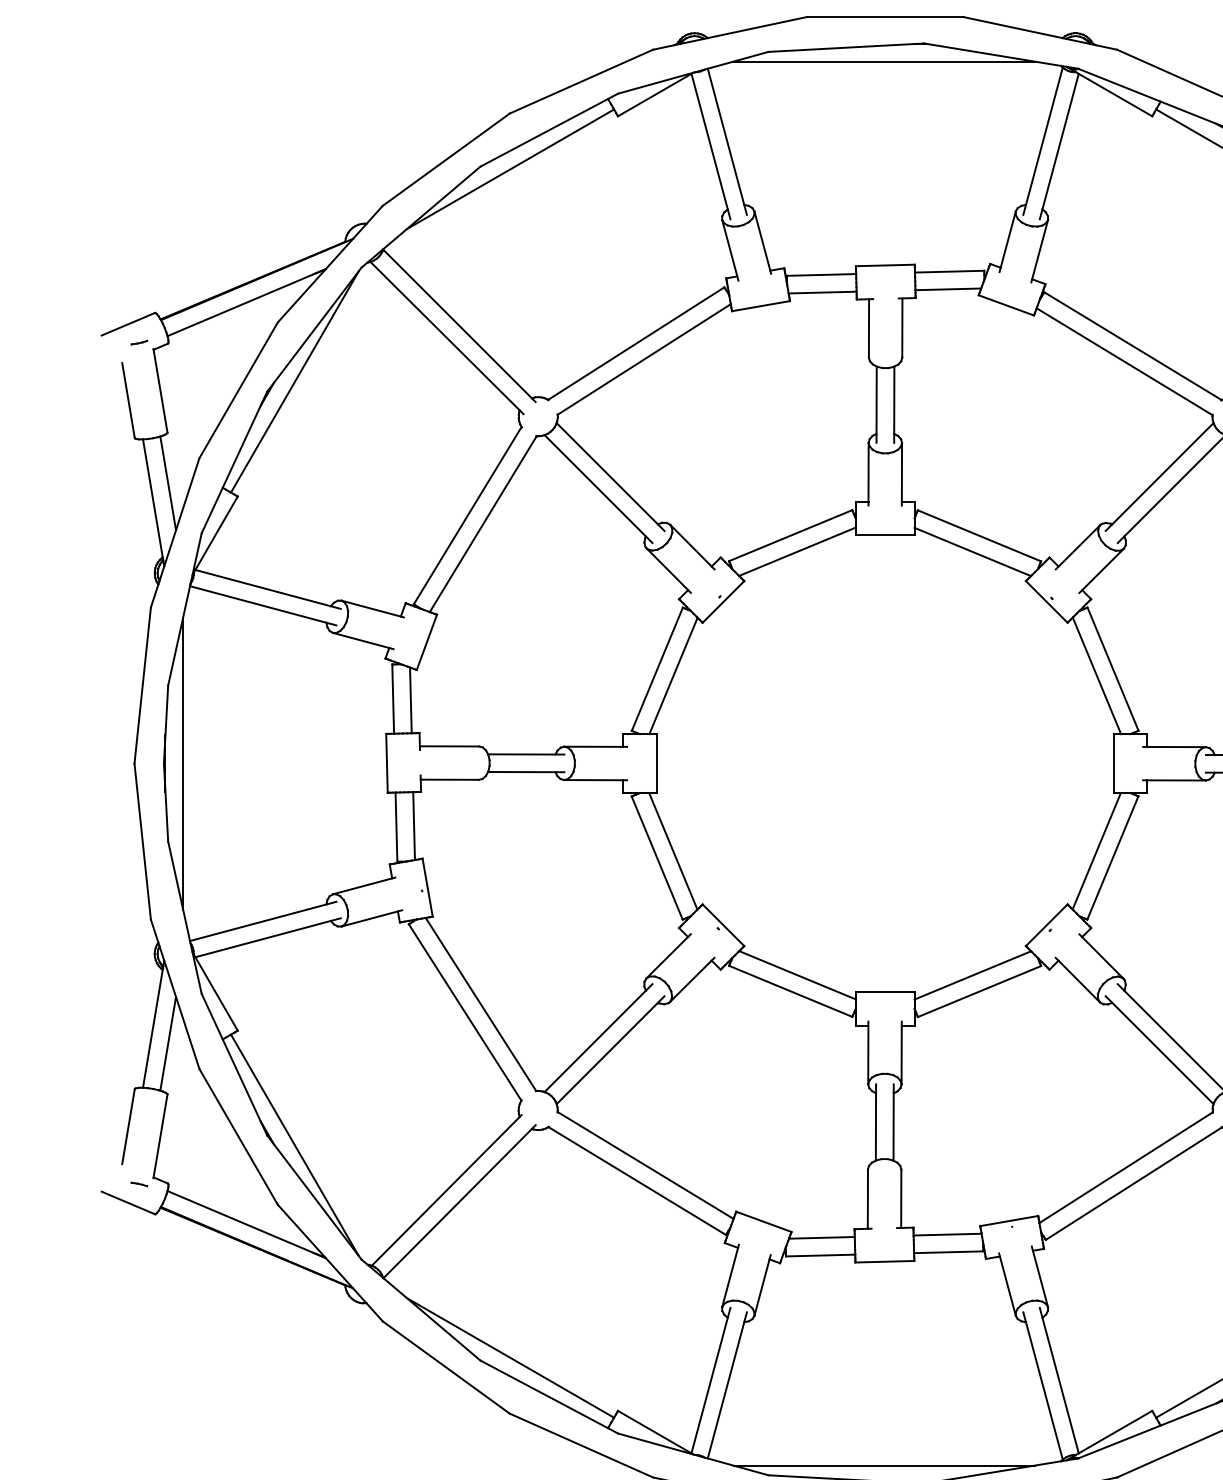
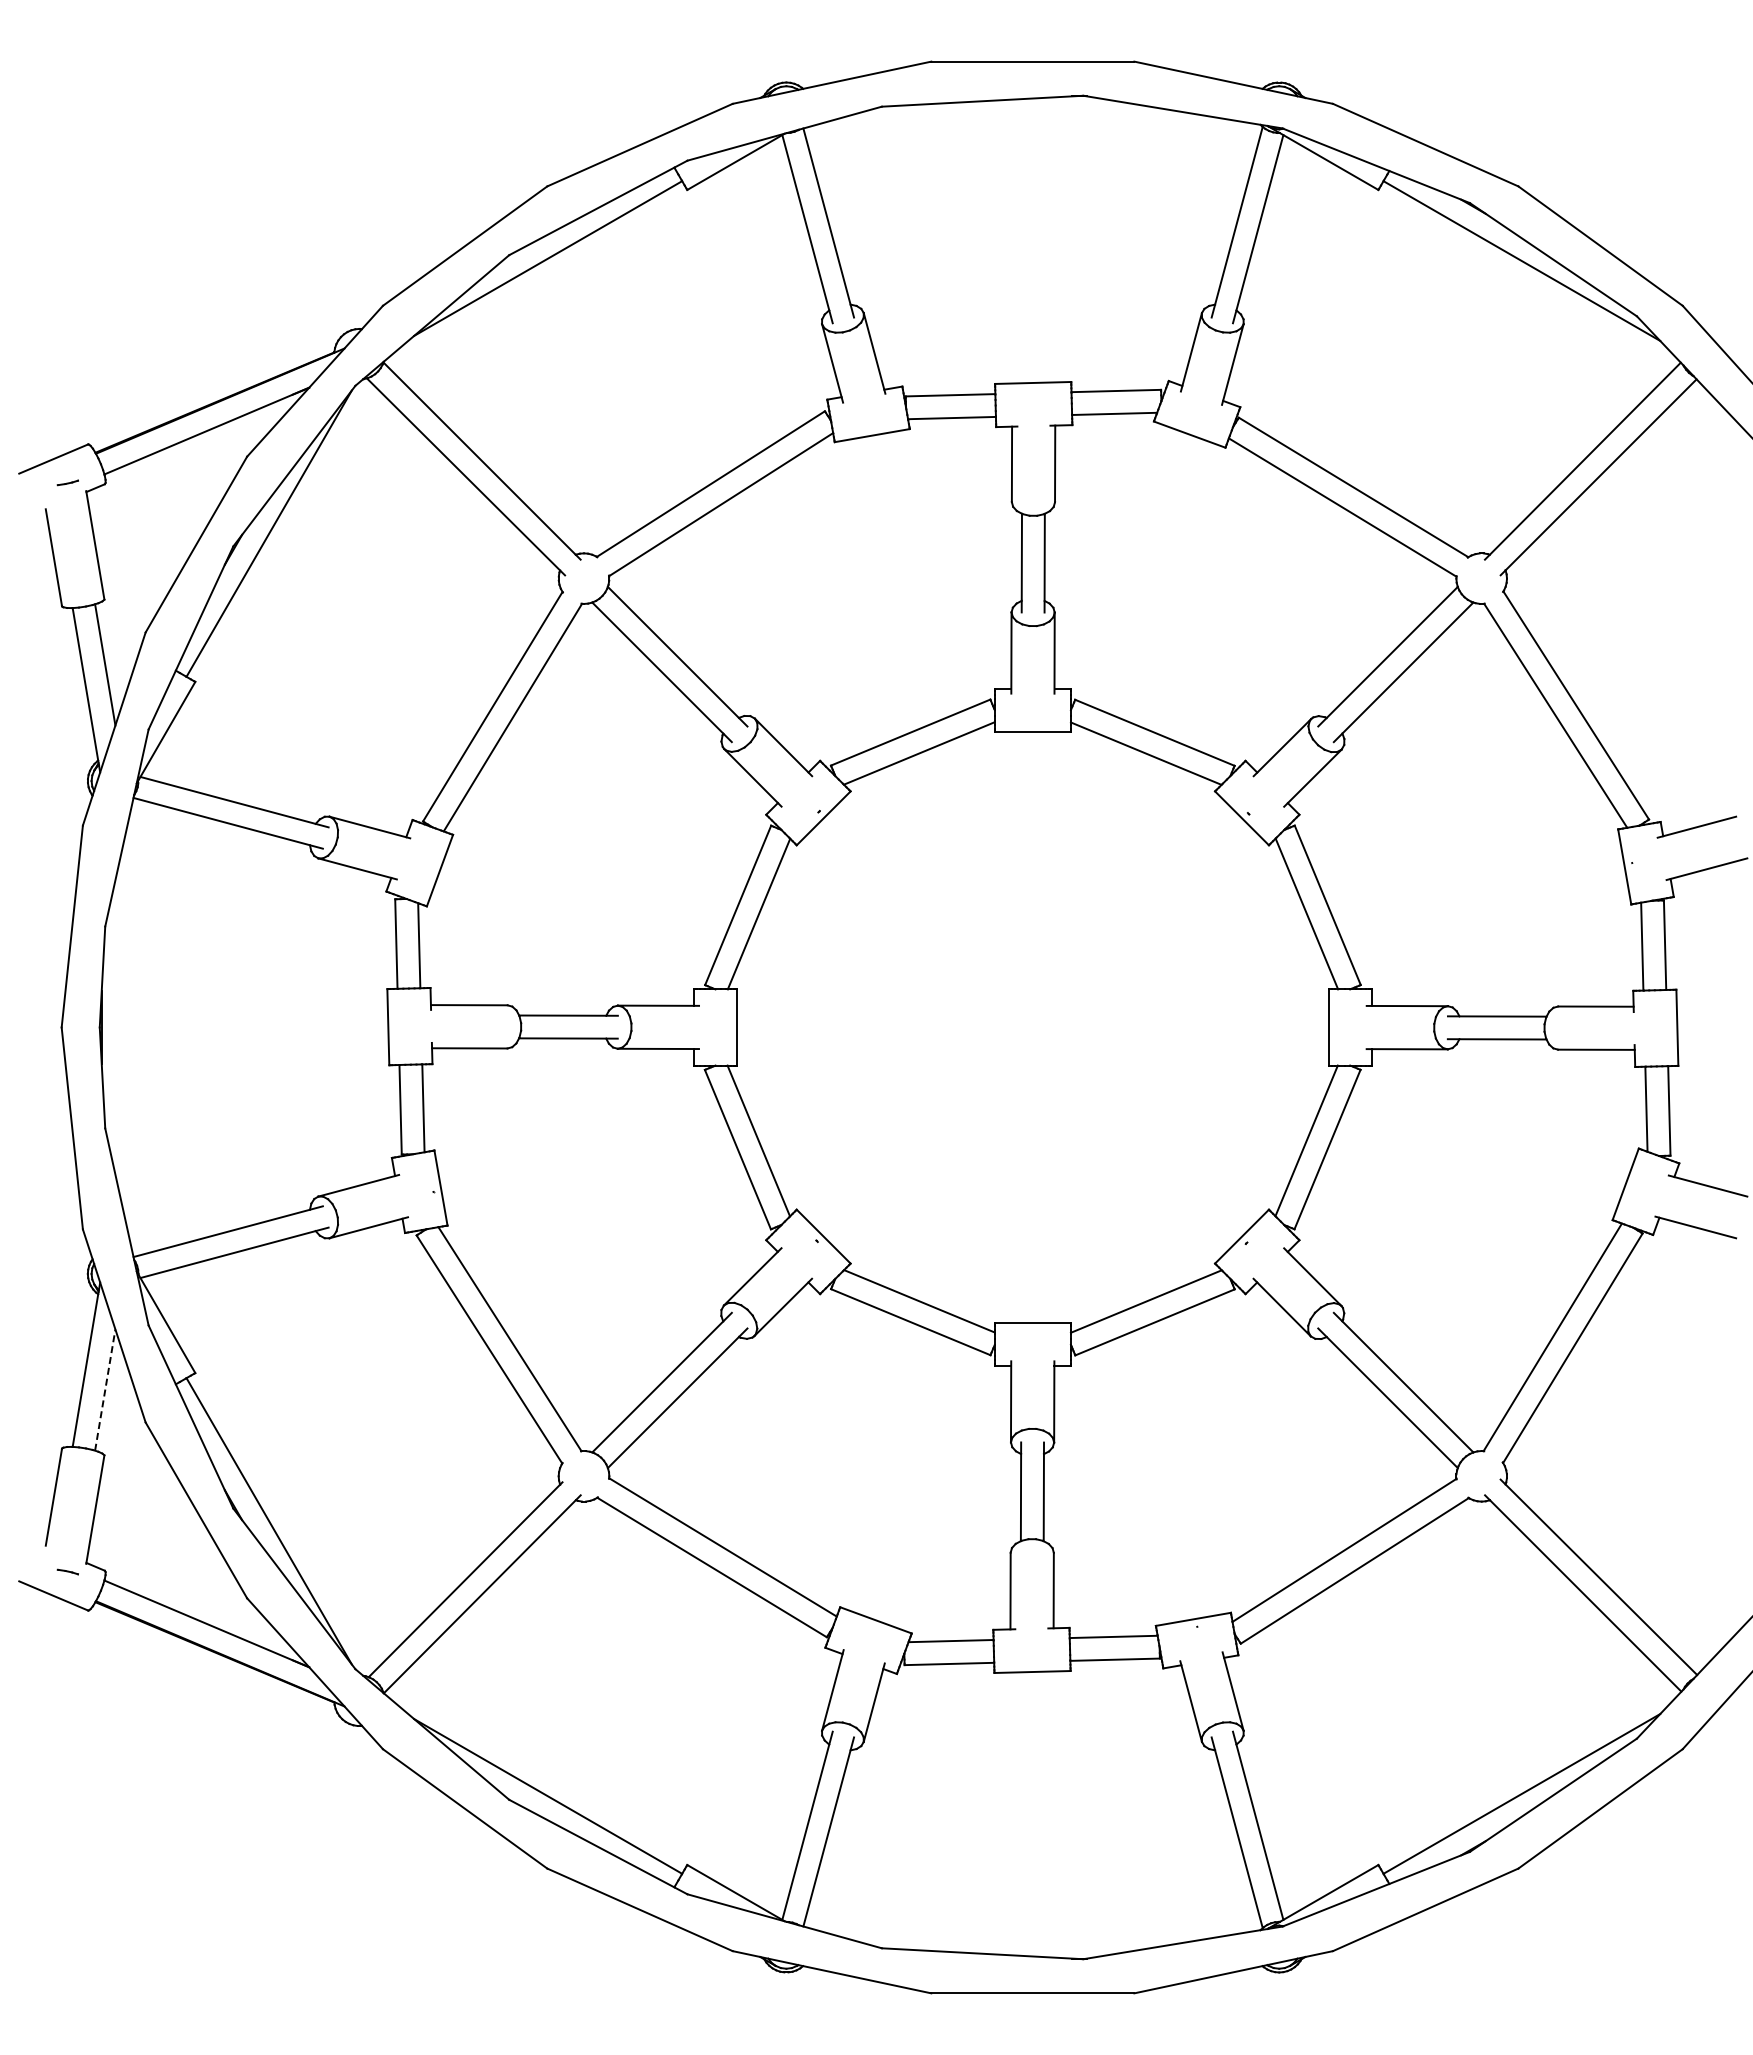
line: (884, 61) -> (1031, 119), removed
line: (183, 763) -> (124, 1027), removed
line: (168, 1043) -> (105, 1389), solid -> dashed
line: (884, 1465) -> (1031, 1935), removed

